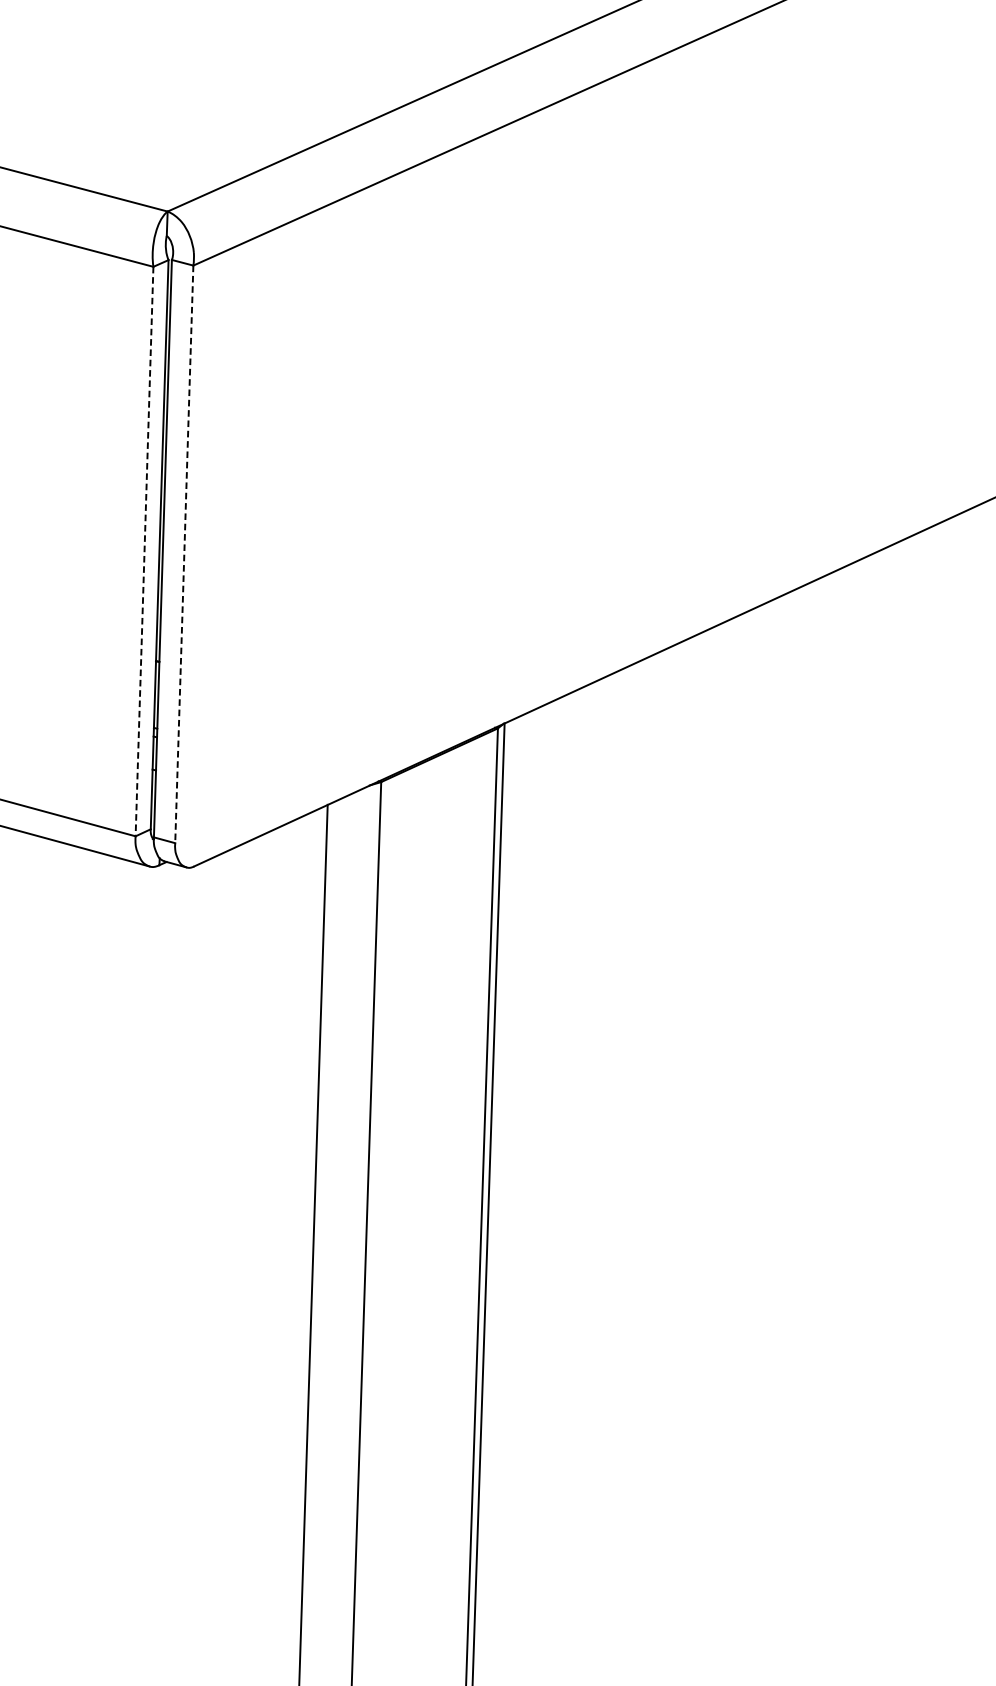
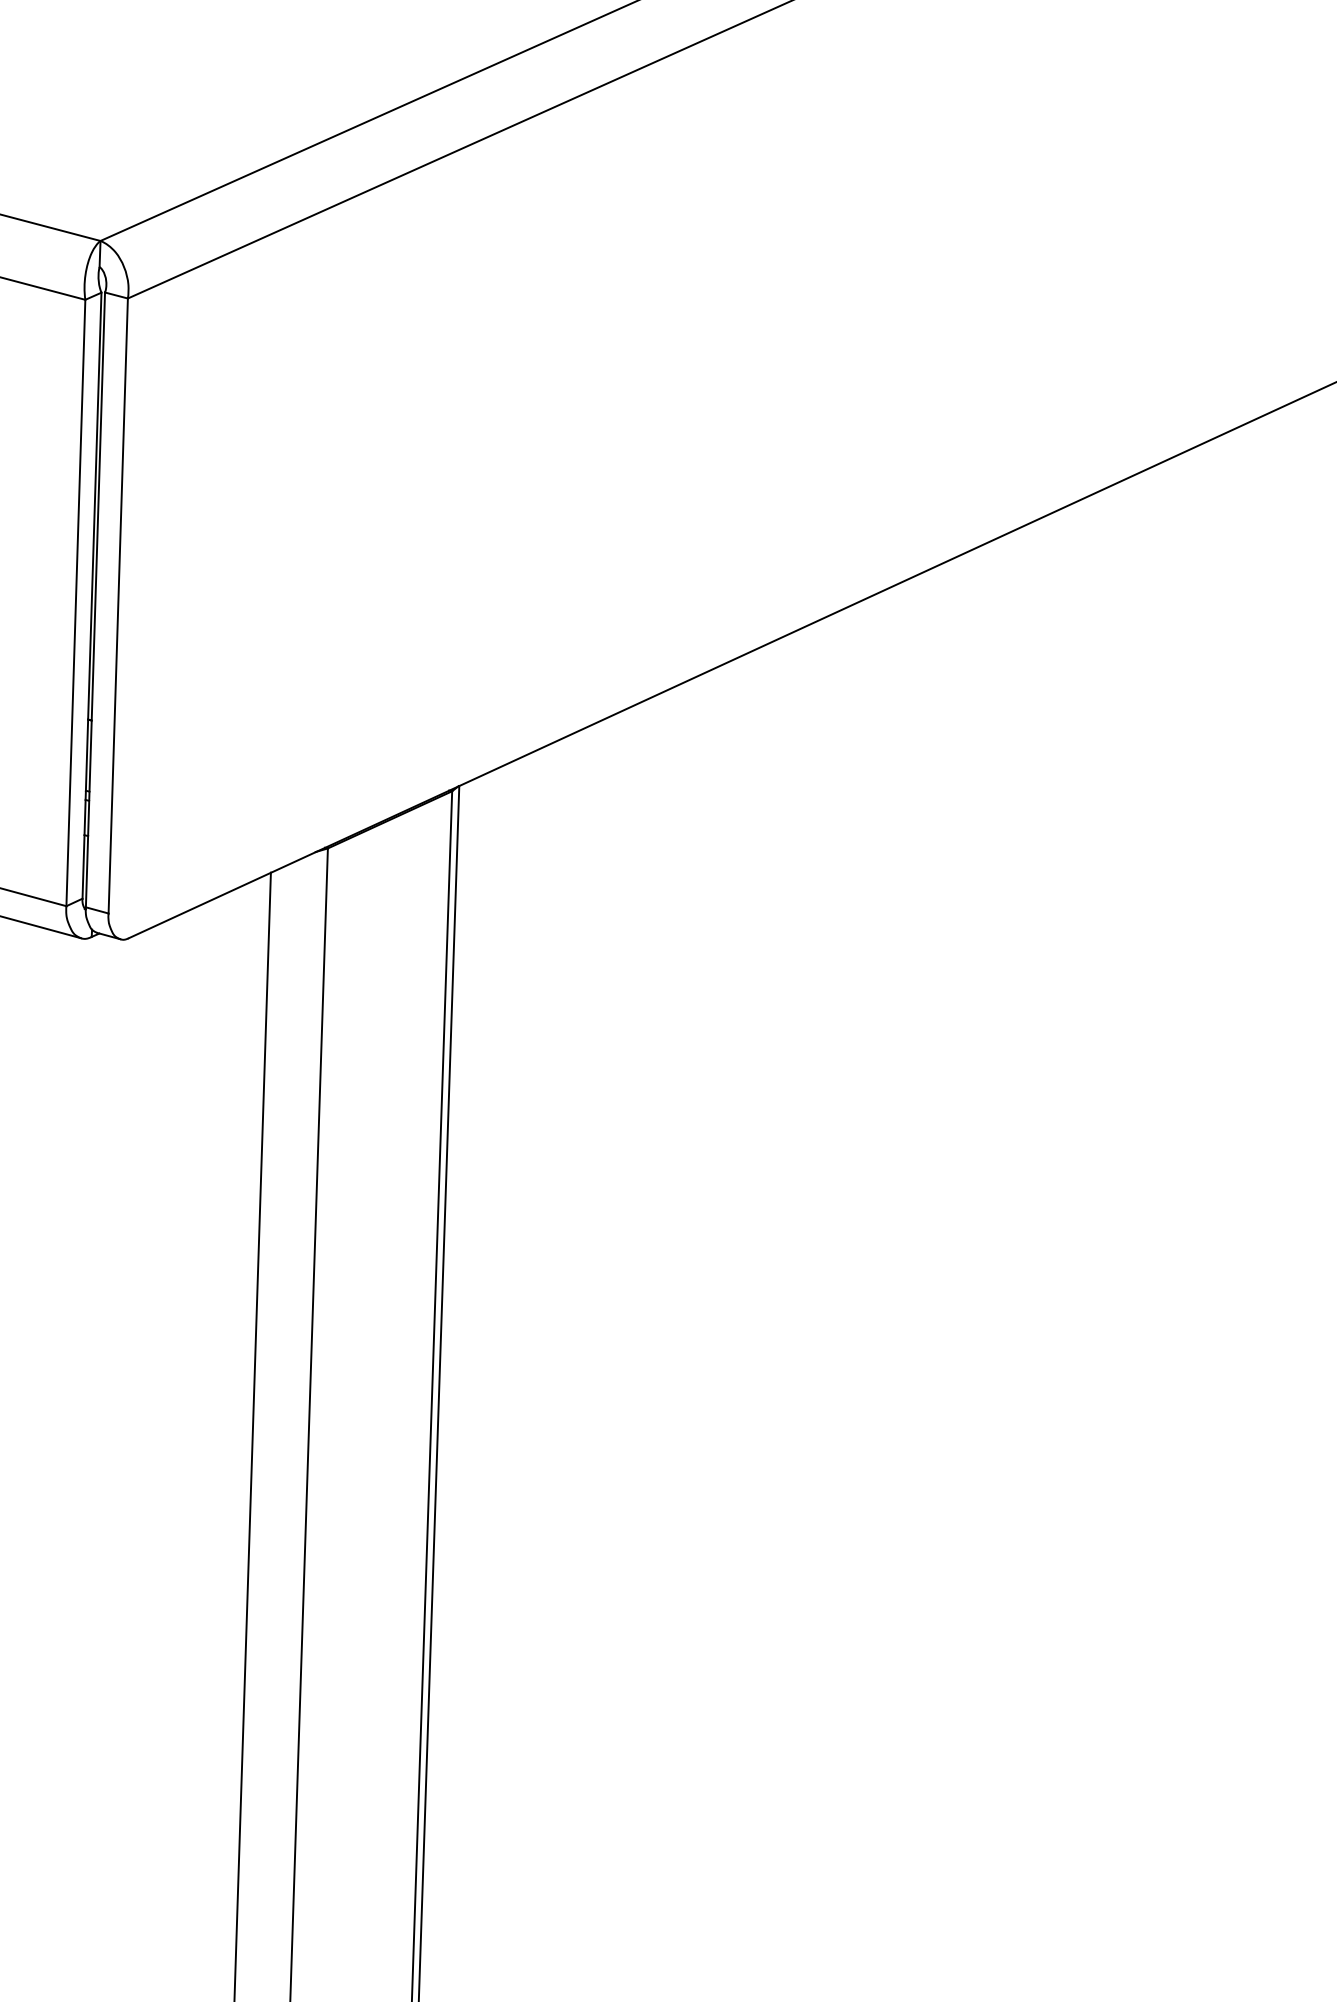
line: (144, 552) -> (75, 603), dashed -> solid
line: (184, 554) -> (118, 606), dashed -> solid

